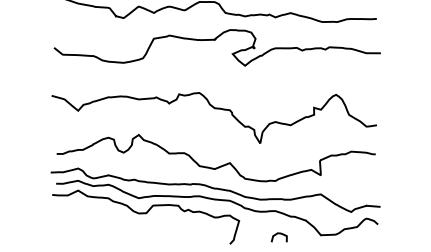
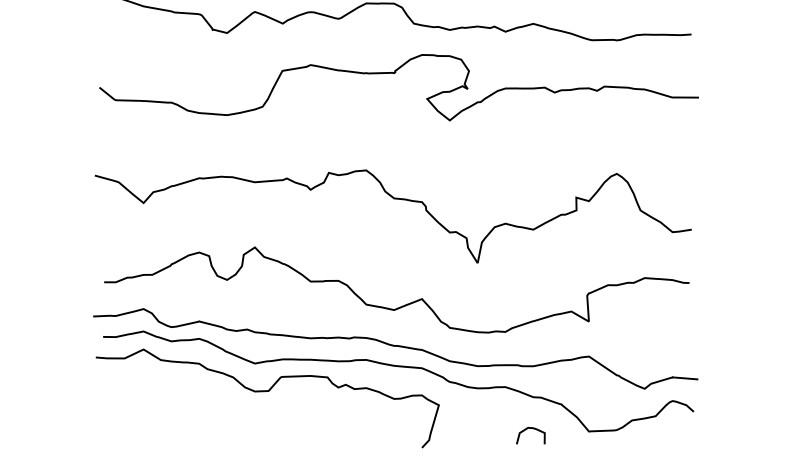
curve: (276, 235) -> (525, 431), moved

